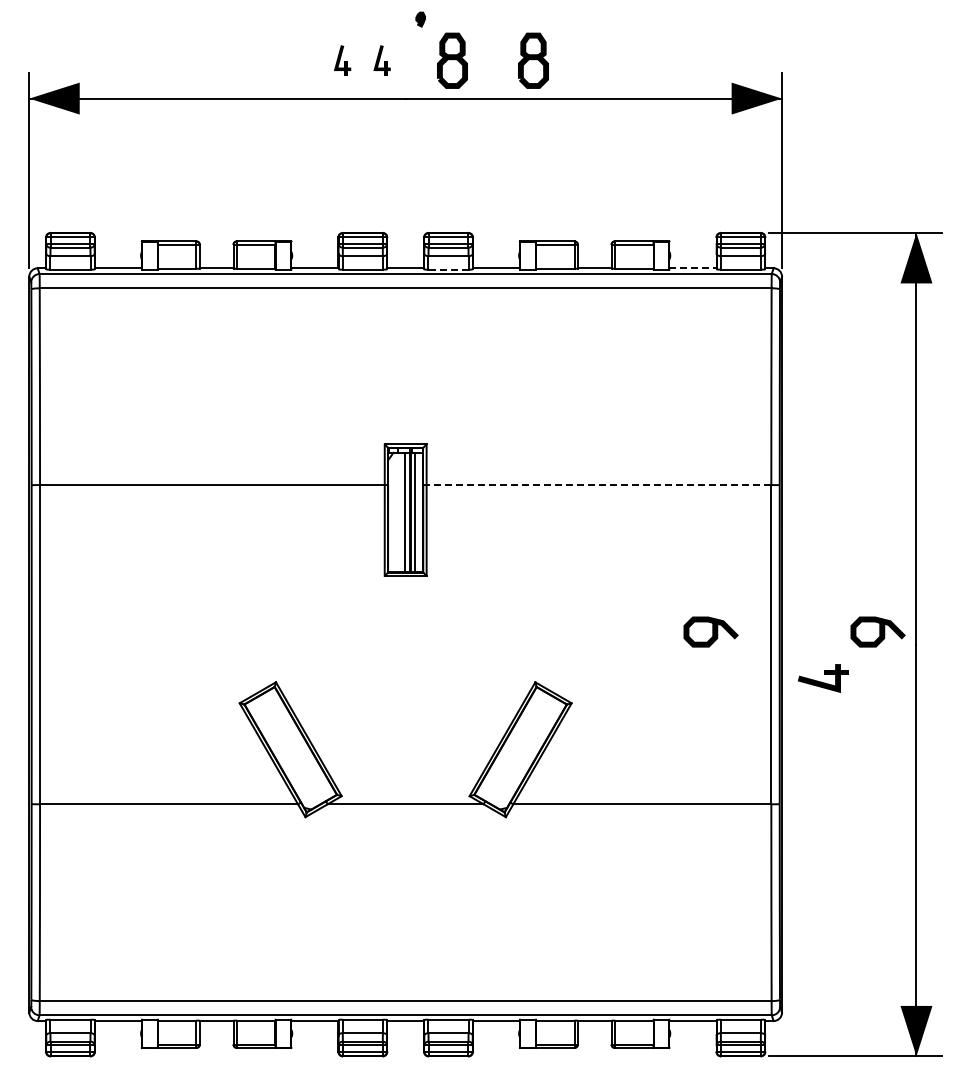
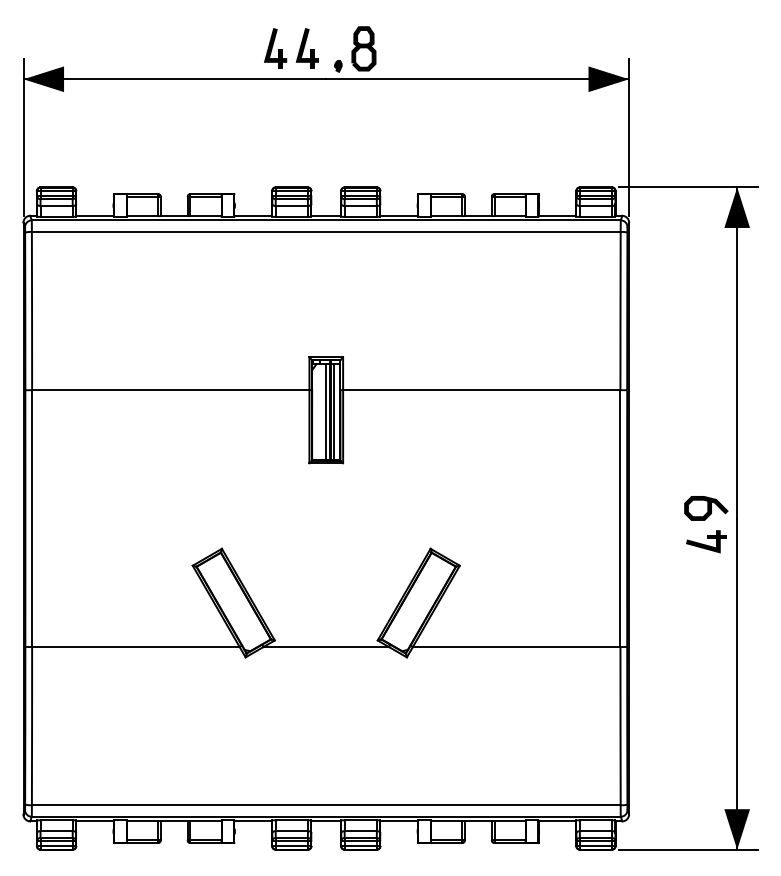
part: (420, 19) -> (338, 66), moved
part: (342, 60) -> (275, 48), size x1.67
part: (381, 60) -> (306, 48), size x1.67
part: (533, 60) -> (429, 48), removed
line: (693, 268) -> (557, 215), dashed -> solid
line: (448, 269) -> (360, 216), dashed -> solid
line: (598, 485) -> (481, 390), dashed -> solid
curve: (712, 631) -> (573, 507), removed
part: (823, 678) -> (706, 541), moved

